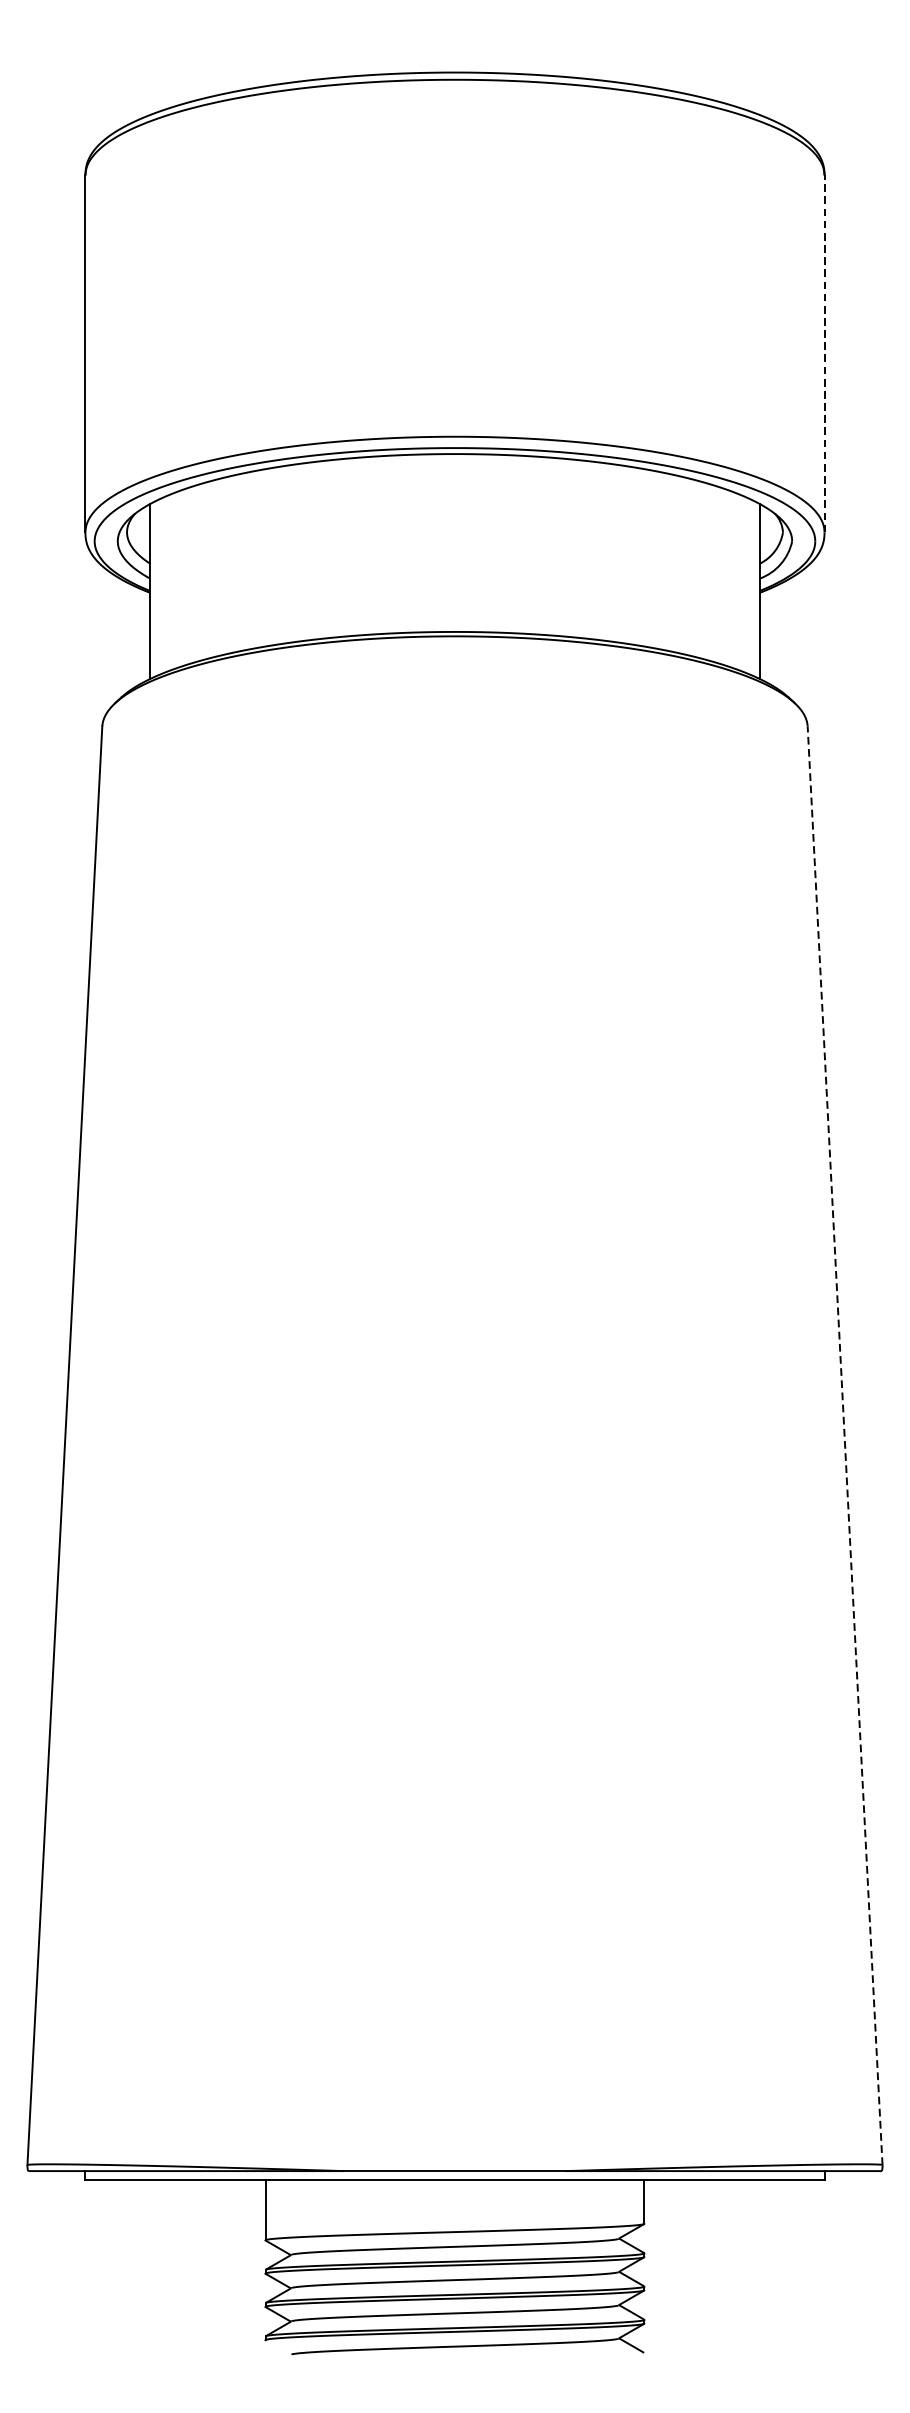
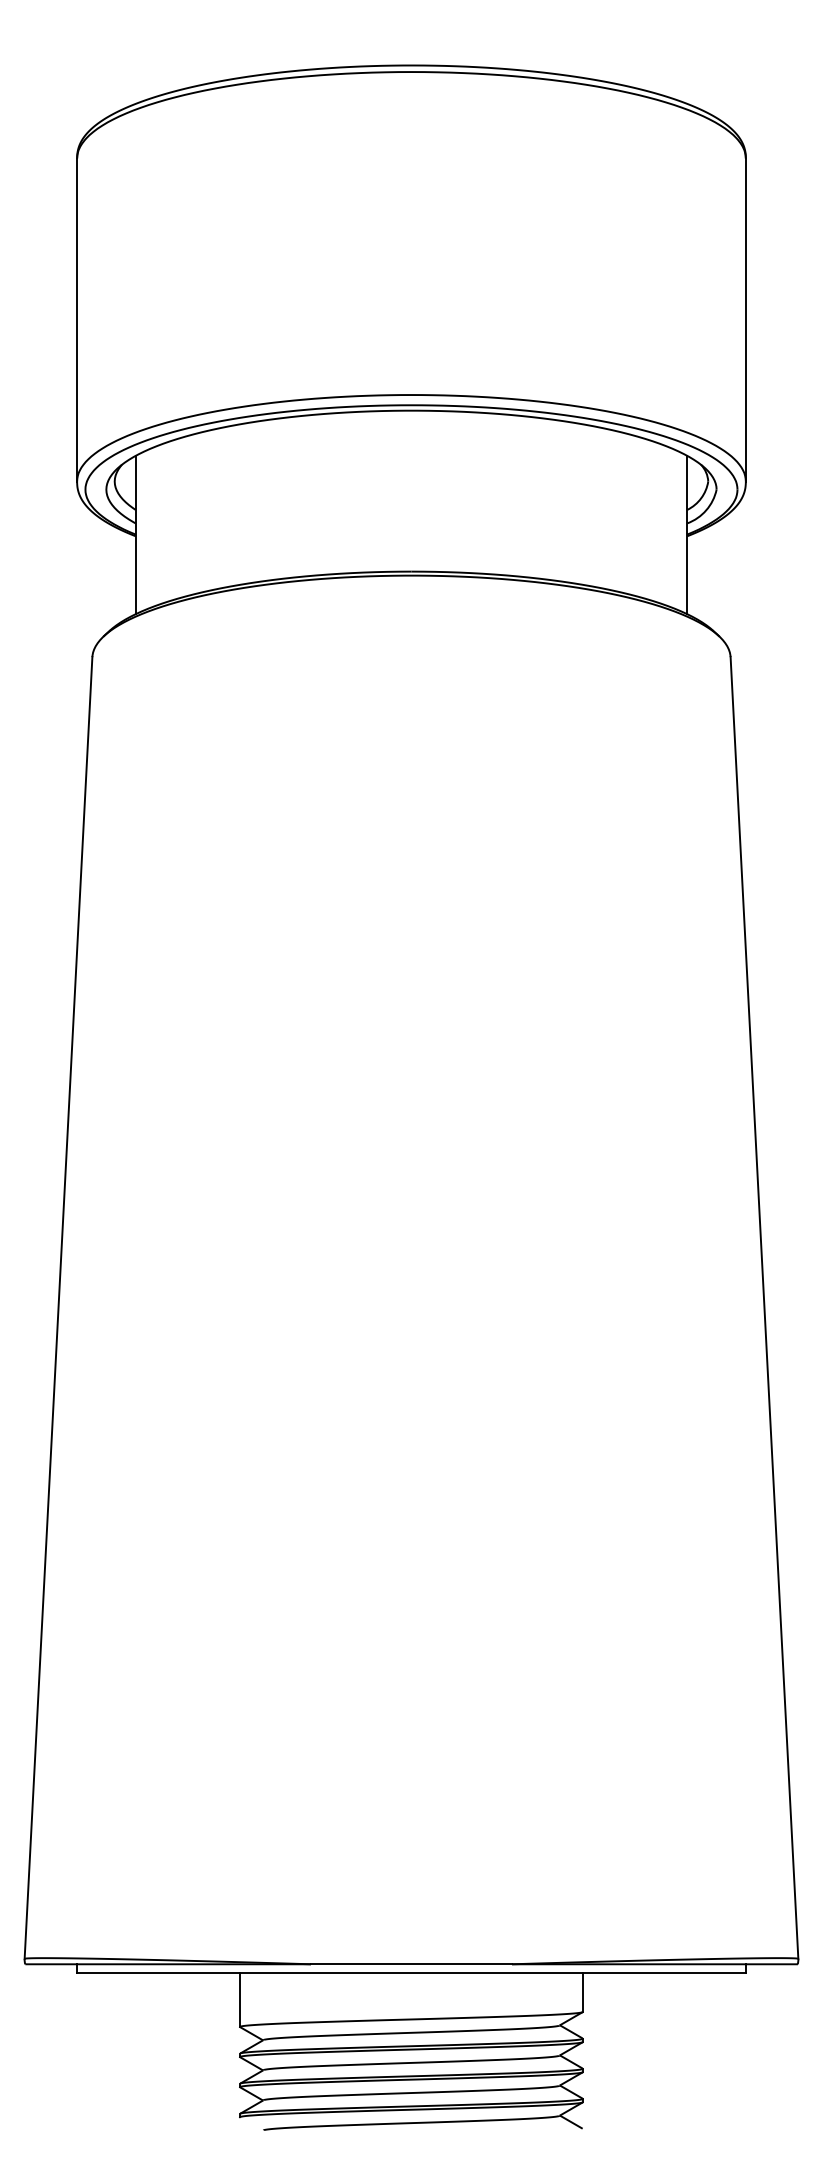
line: (824, 353) -> (745, 319), dashed -> solid
line: (845, 1445) -> (764, 1307), dashed -> solid

